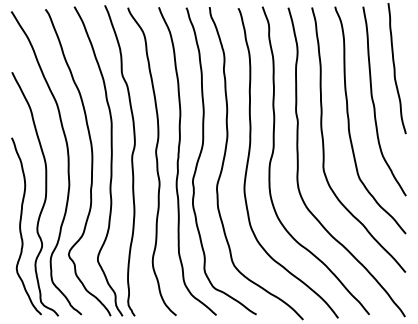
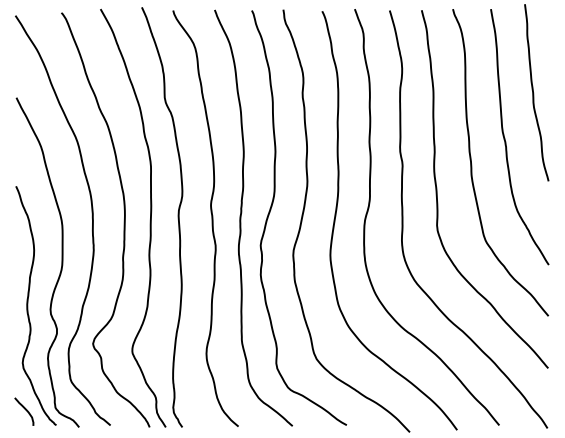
curve: (18, 303) -> (25, 410), added

